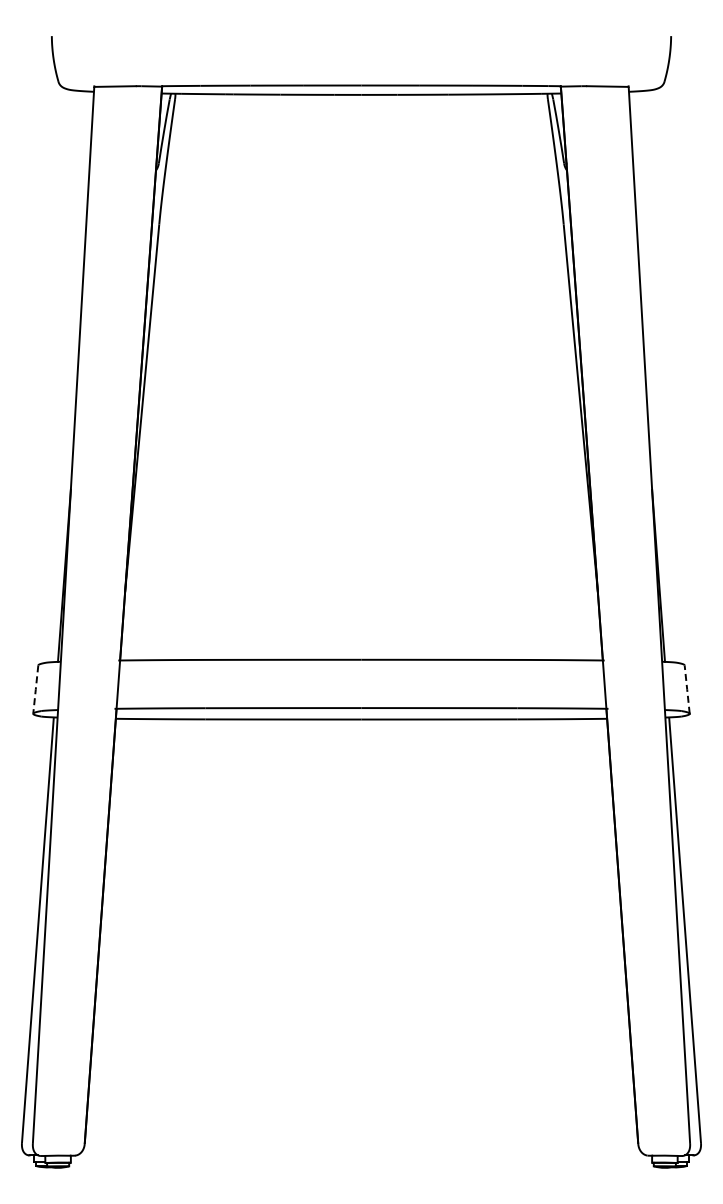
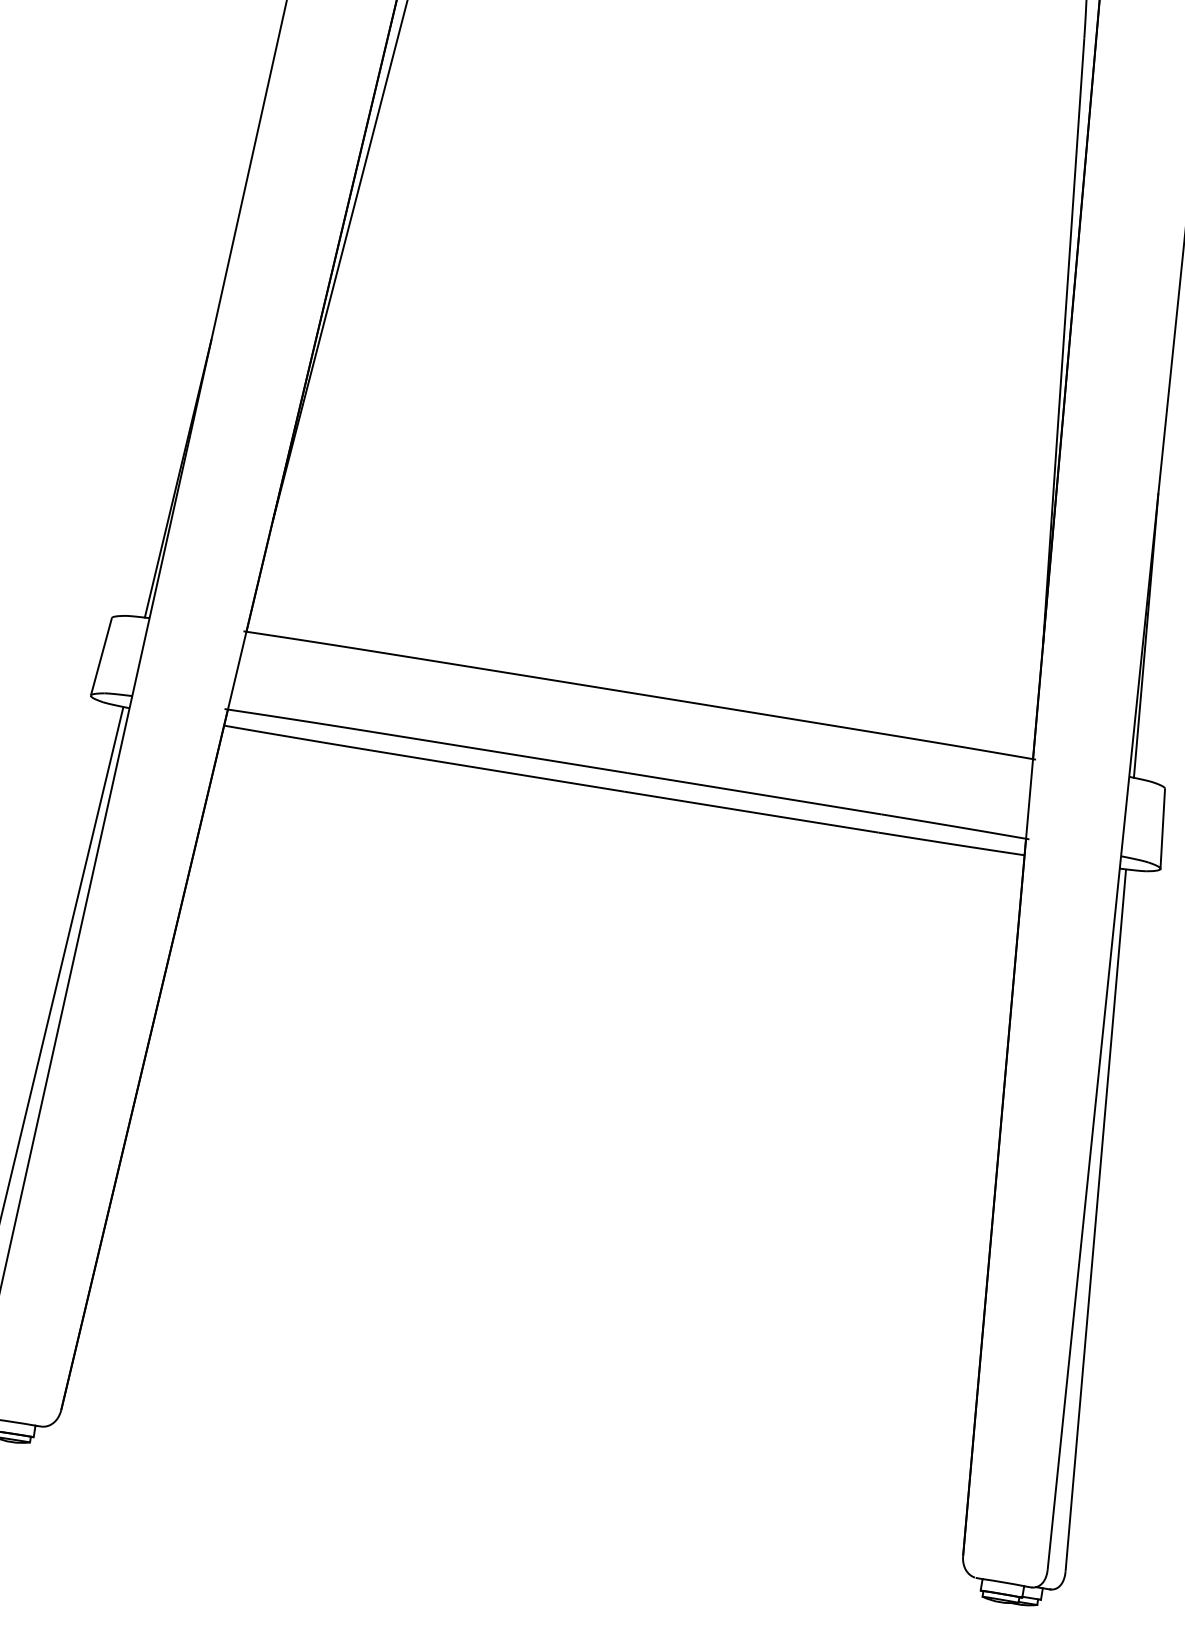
line: (35, 689) -> (100, 656), dashed -> solid
line: (687, 689) -> (1163, 828), dashed -> solid

